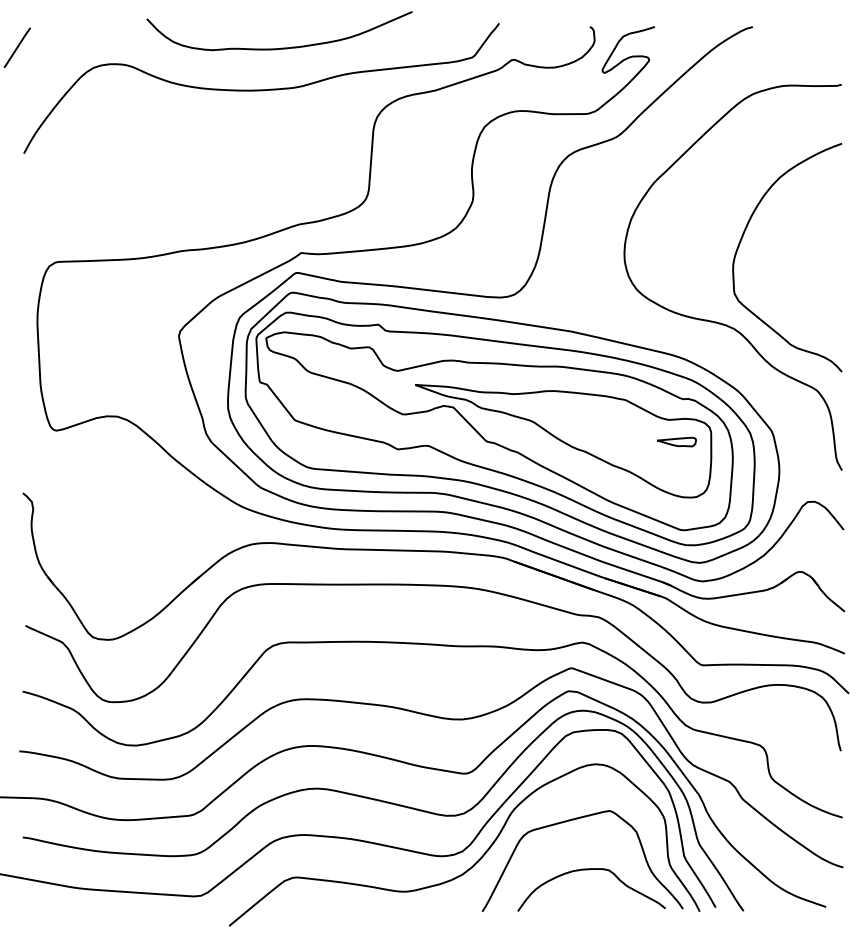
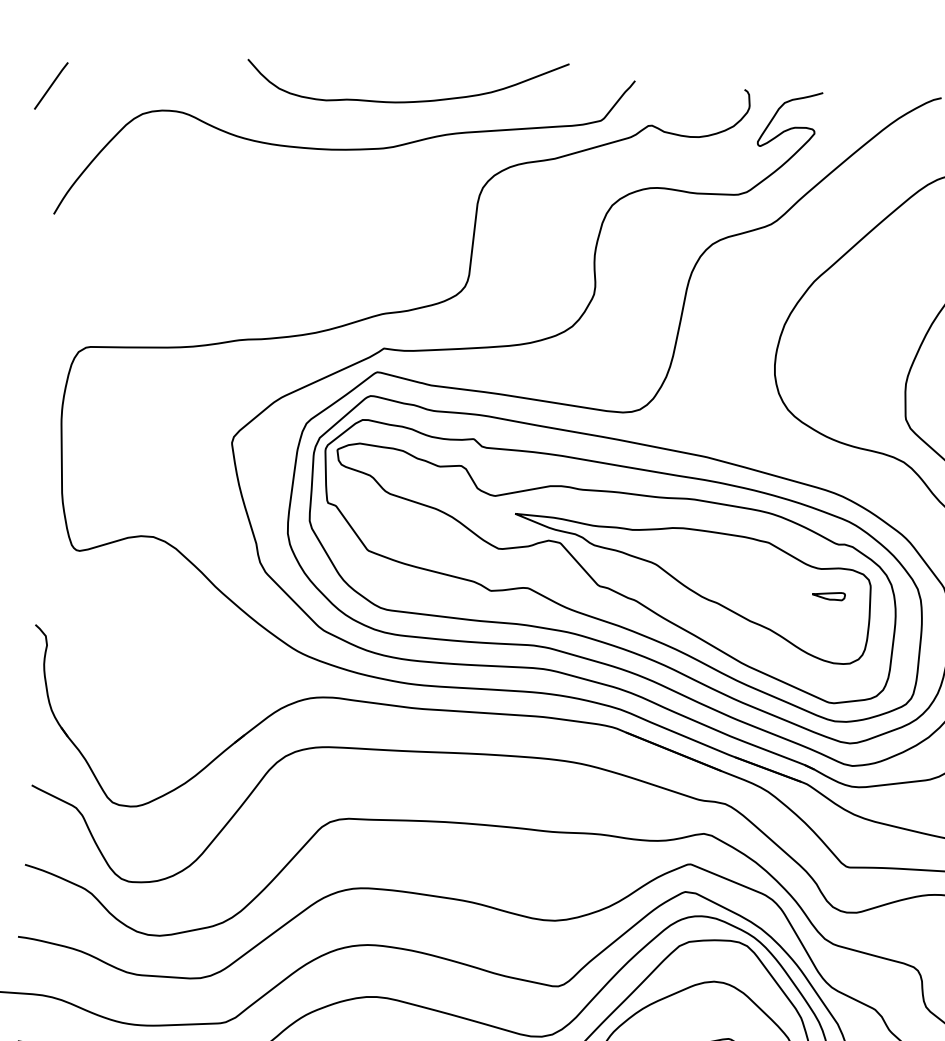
curve: (281, 47) -> (409, 100), moved
part: (676, 441) -> (828, 595), size x0.7

